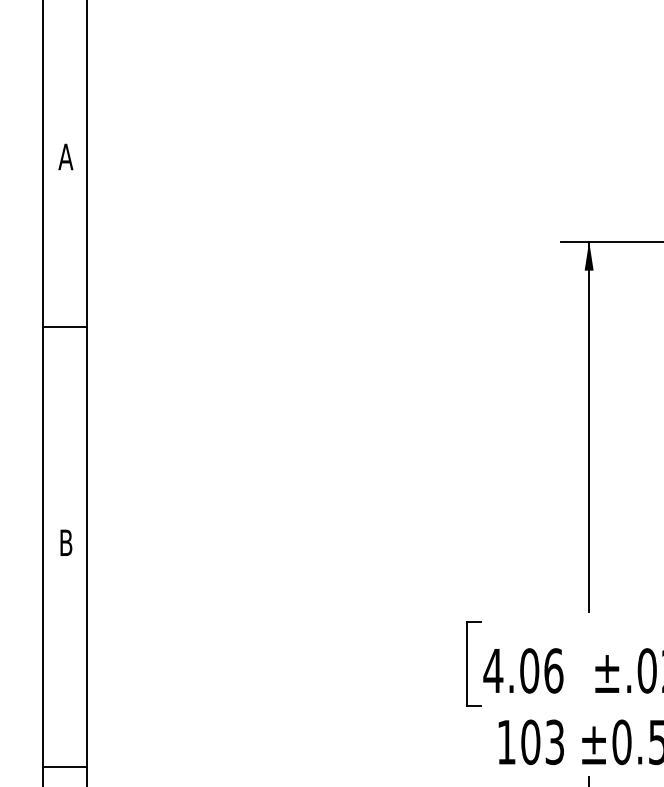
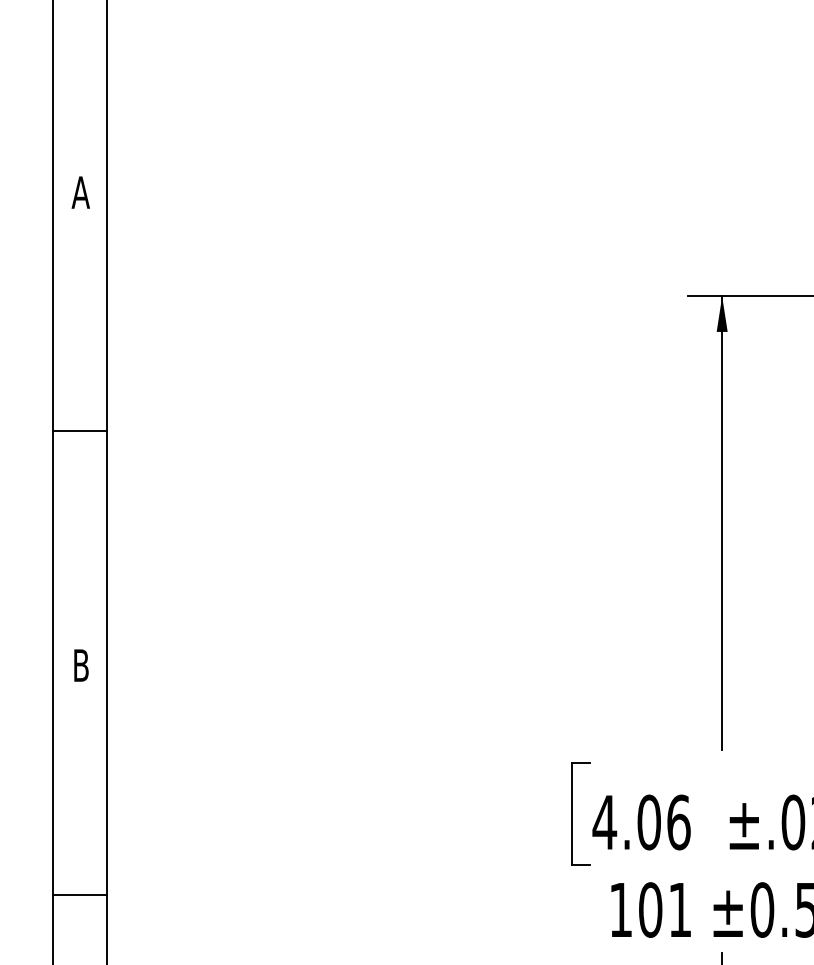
line: (65, 326) -> (80, 430), moved
text: (555, 741) -> (680, 909), 103 -> 101
line: (65, 766) -> (80, 894), moved

